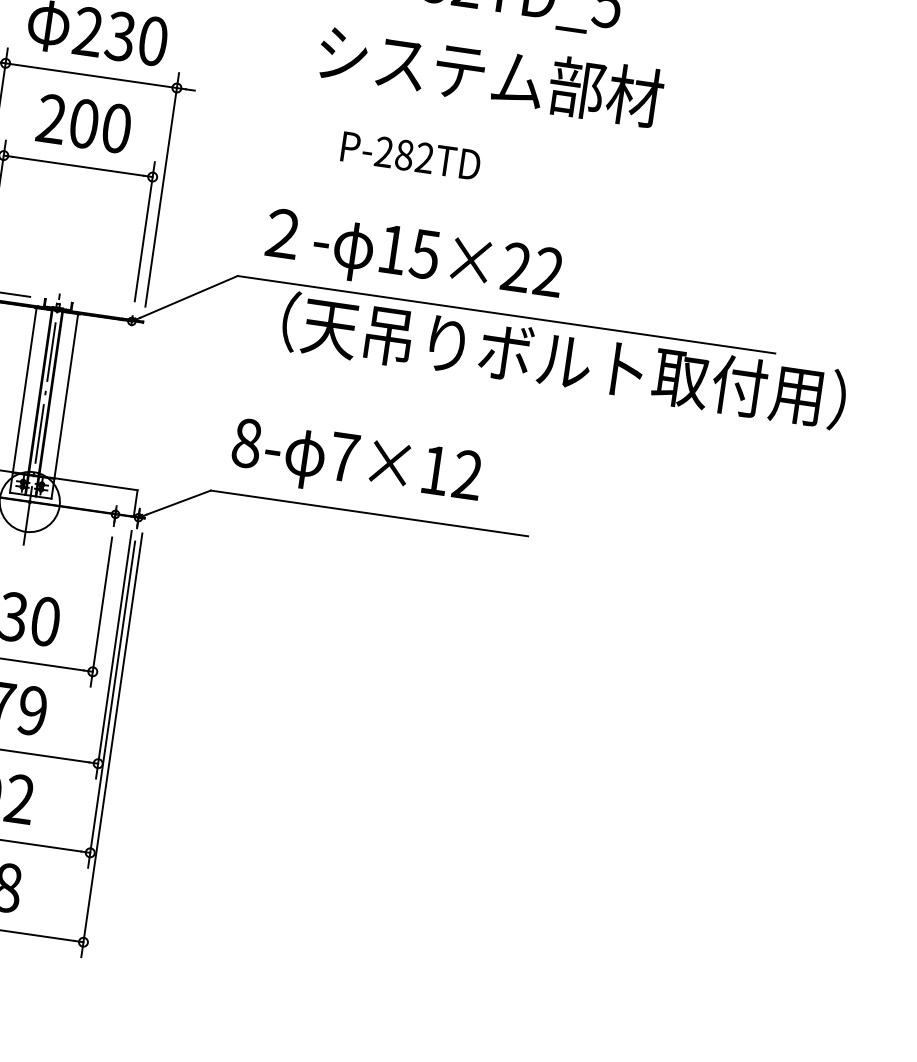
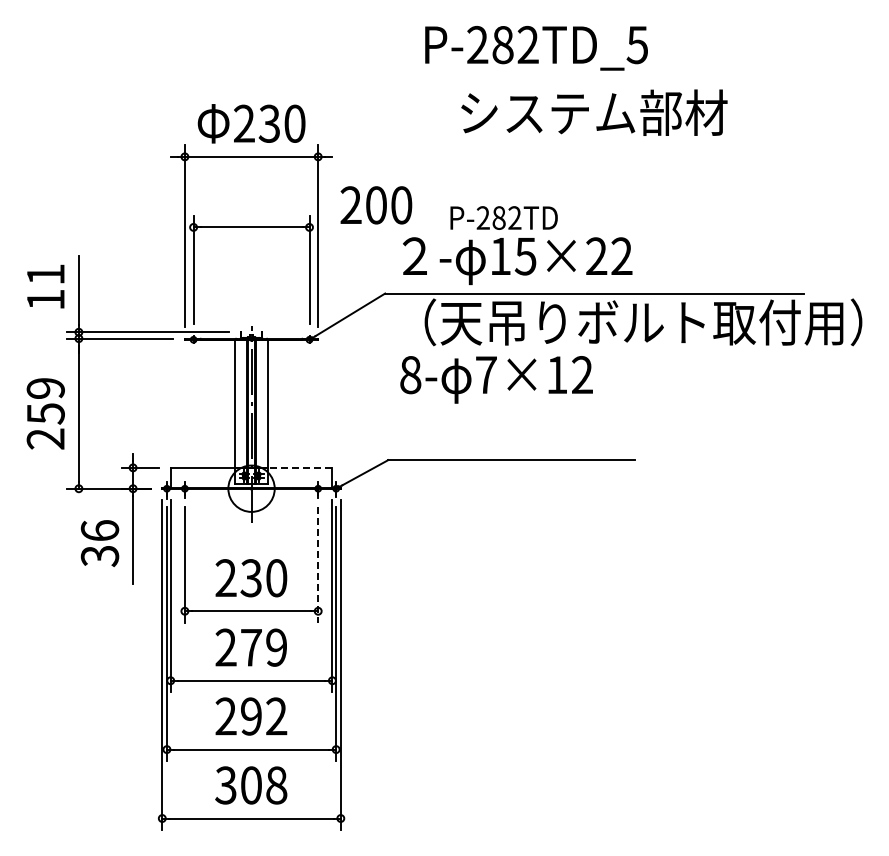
text: (491, 75) -> (594, 112), moved
text: (84, 124) -> (376, 205), moved
text: (410, 155) -> (503, 217), moved
text: (356, 464) -> (496, 379), moved
line: (95, 483) -> (299, 467), solid -> dashed
line: (101, 613) -> (318, 565), solid -> dashed

